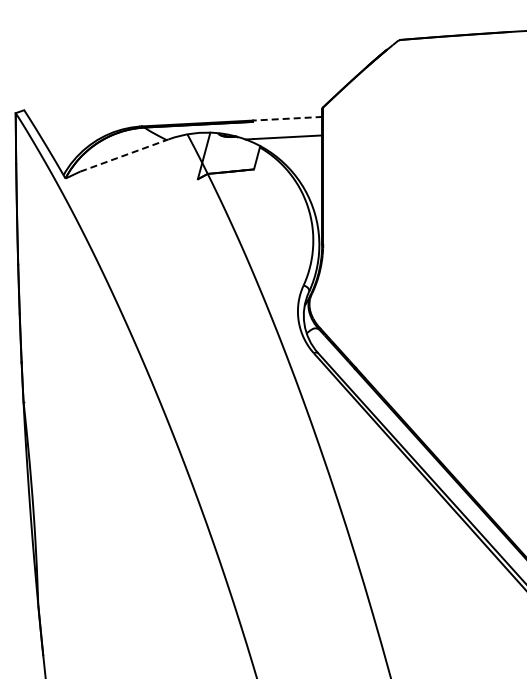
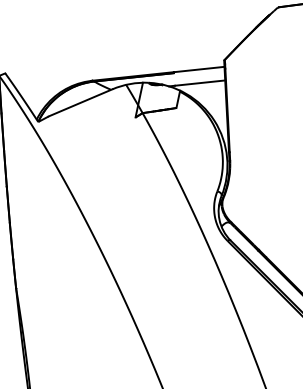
line: (287, 118) -> (199, 69), dashed -> solid
line: (124, 155) -> (80, 102), dashed -> solid

